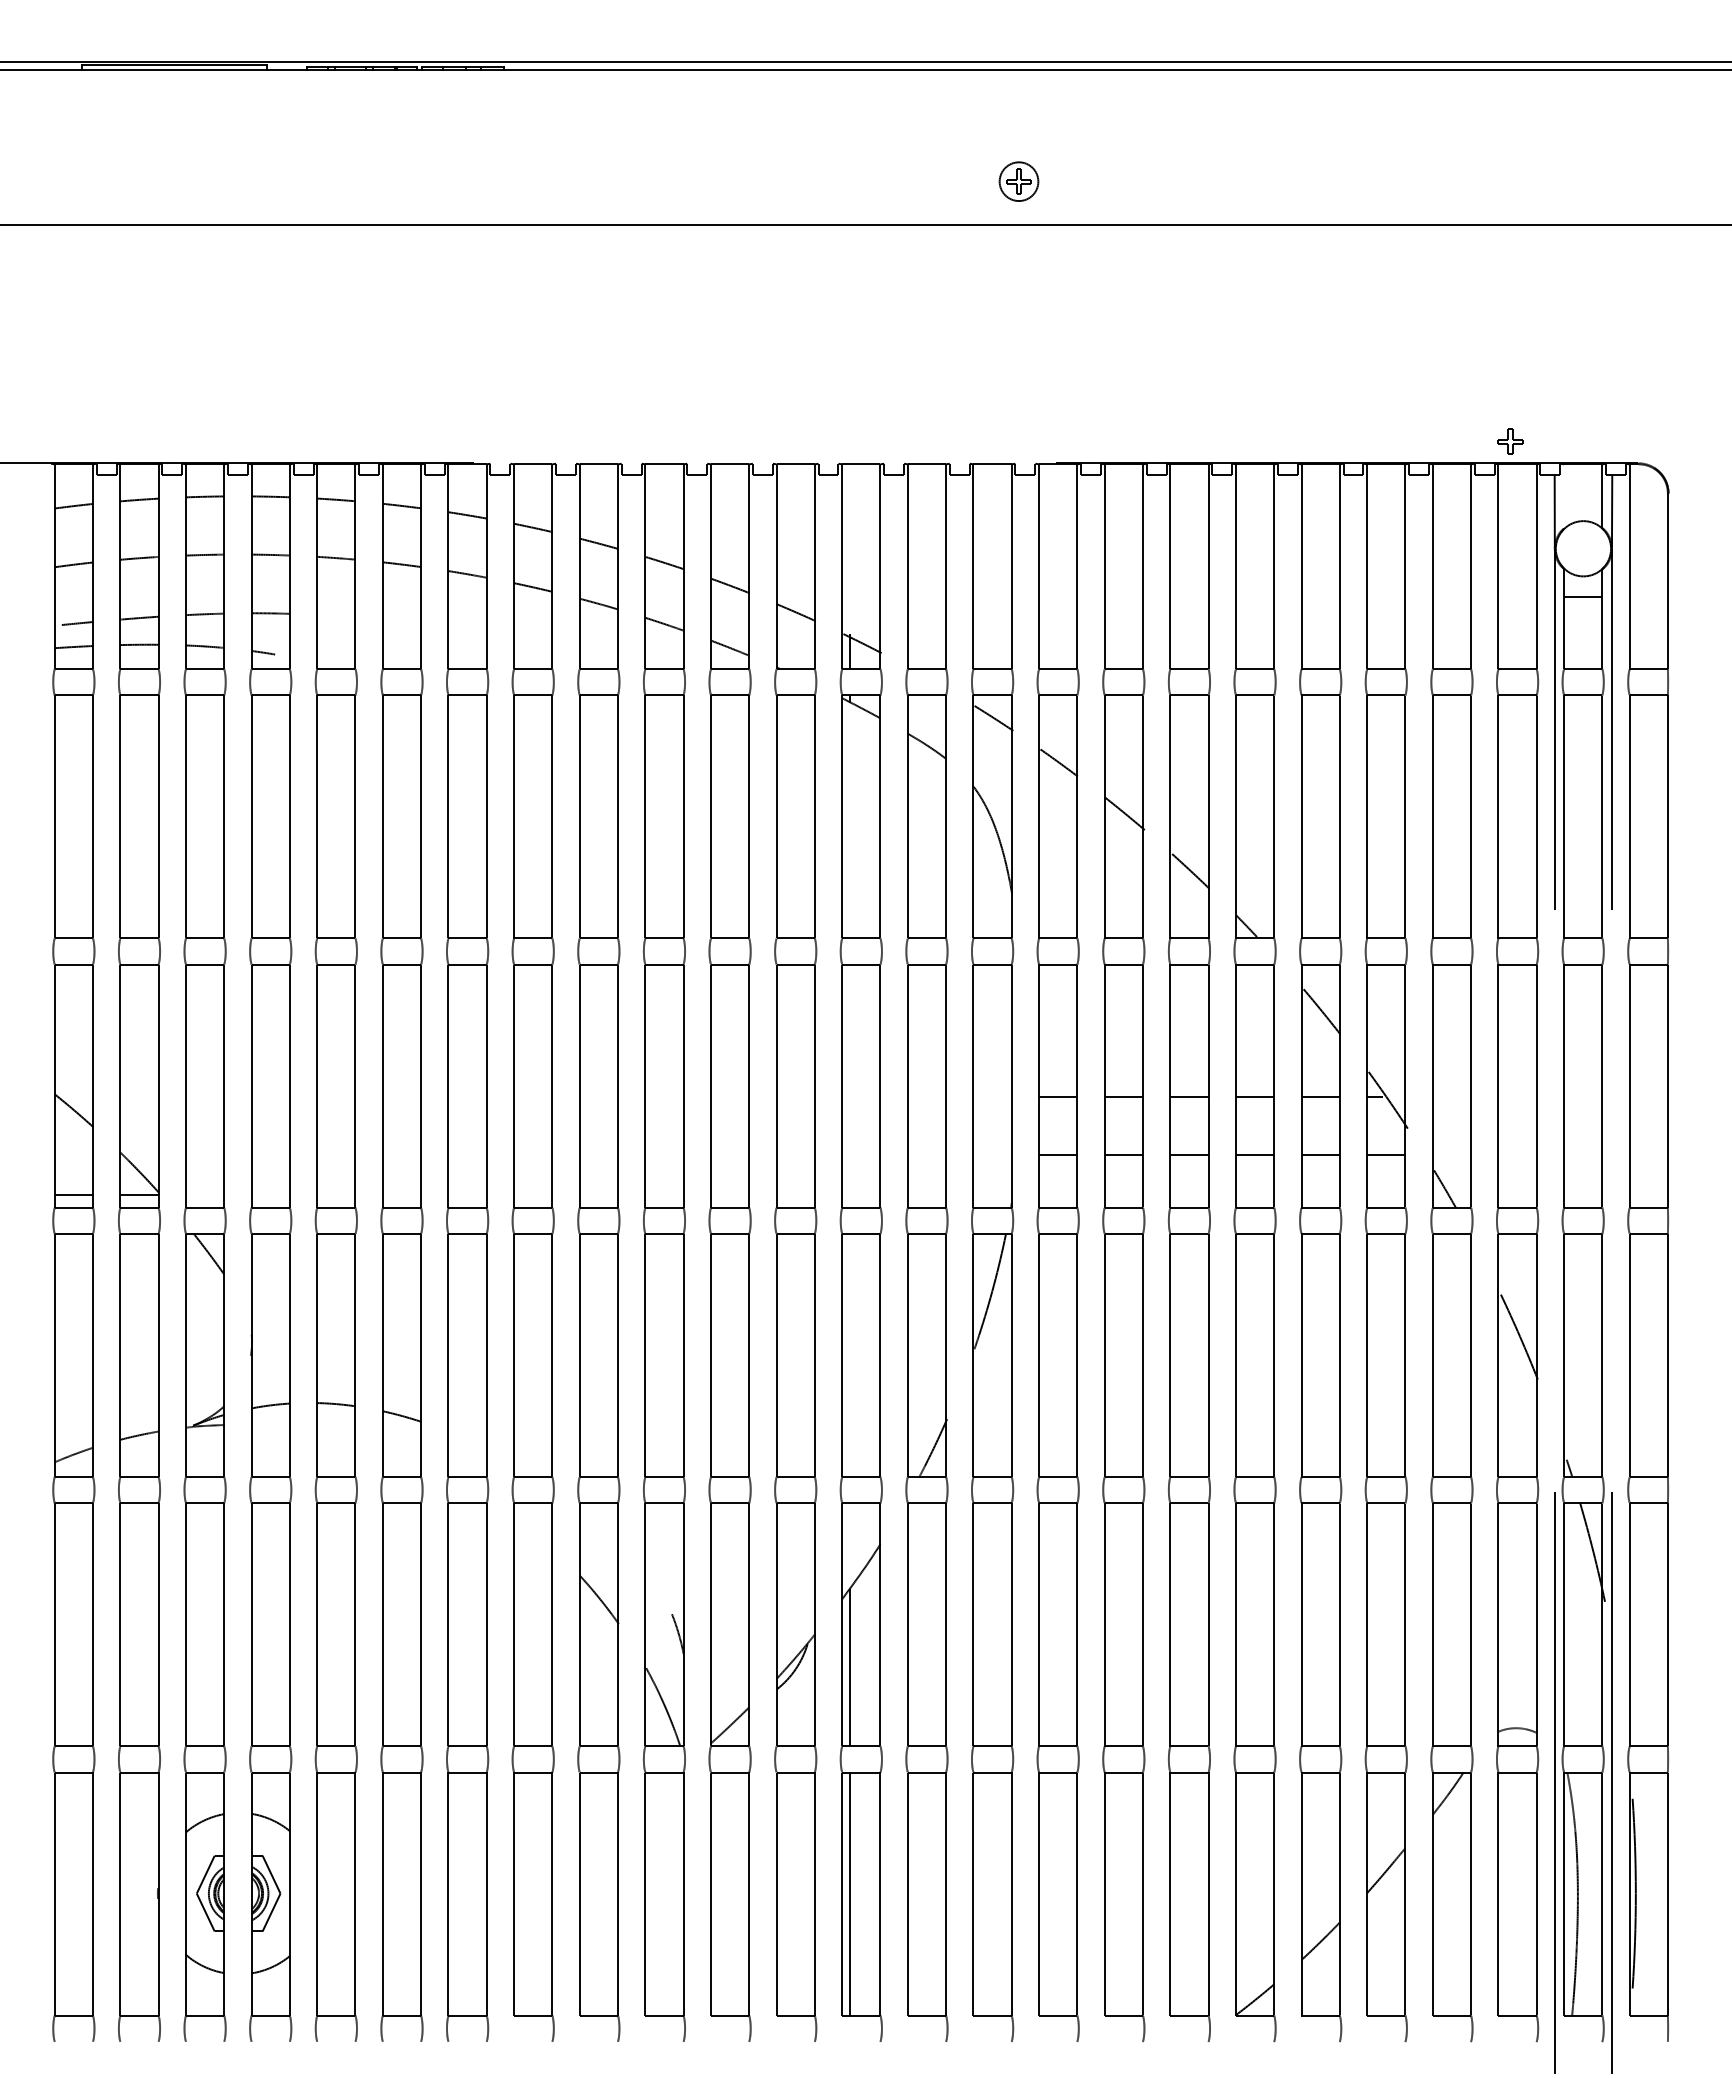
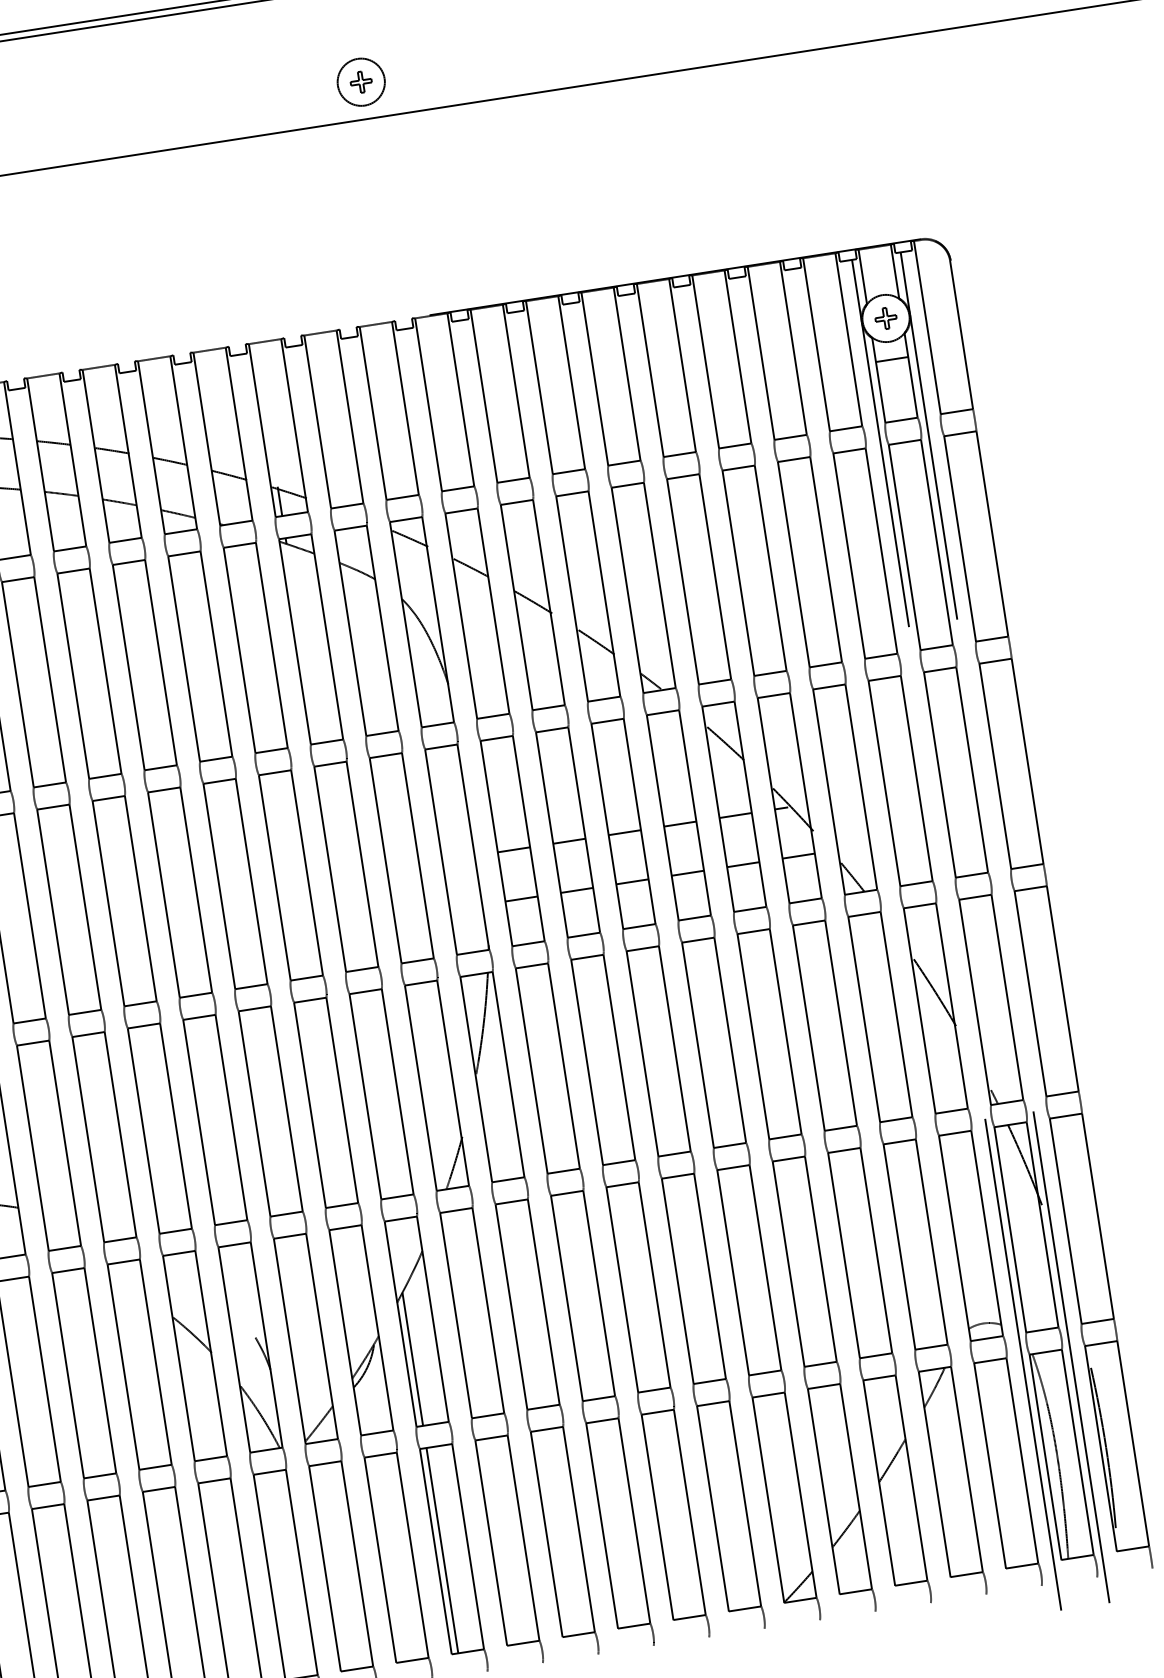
circle: (1018, 181) -> (360, 82), size x1.43
part: (1510, 441) -> (886, 318), moved
line: (1564, 496) -> (863, 276), added

